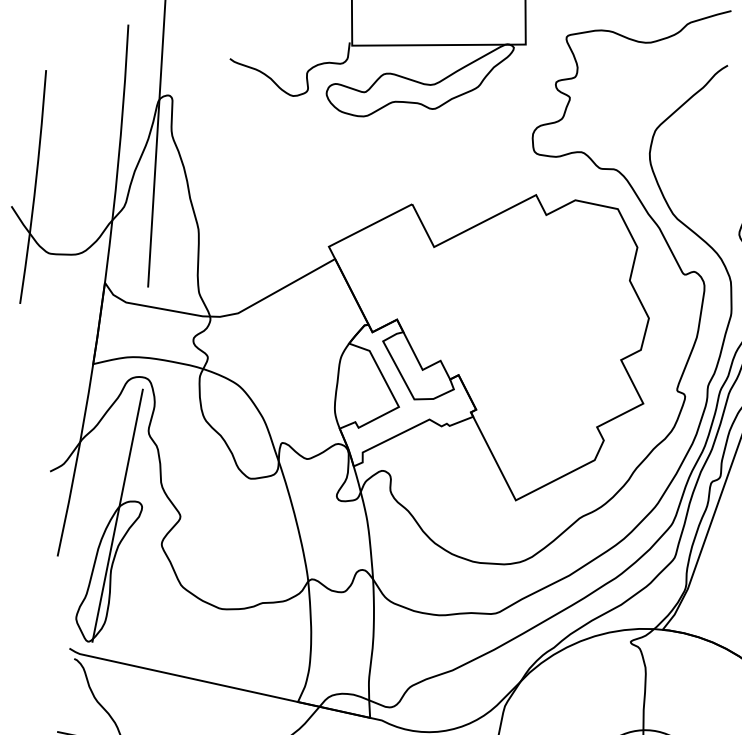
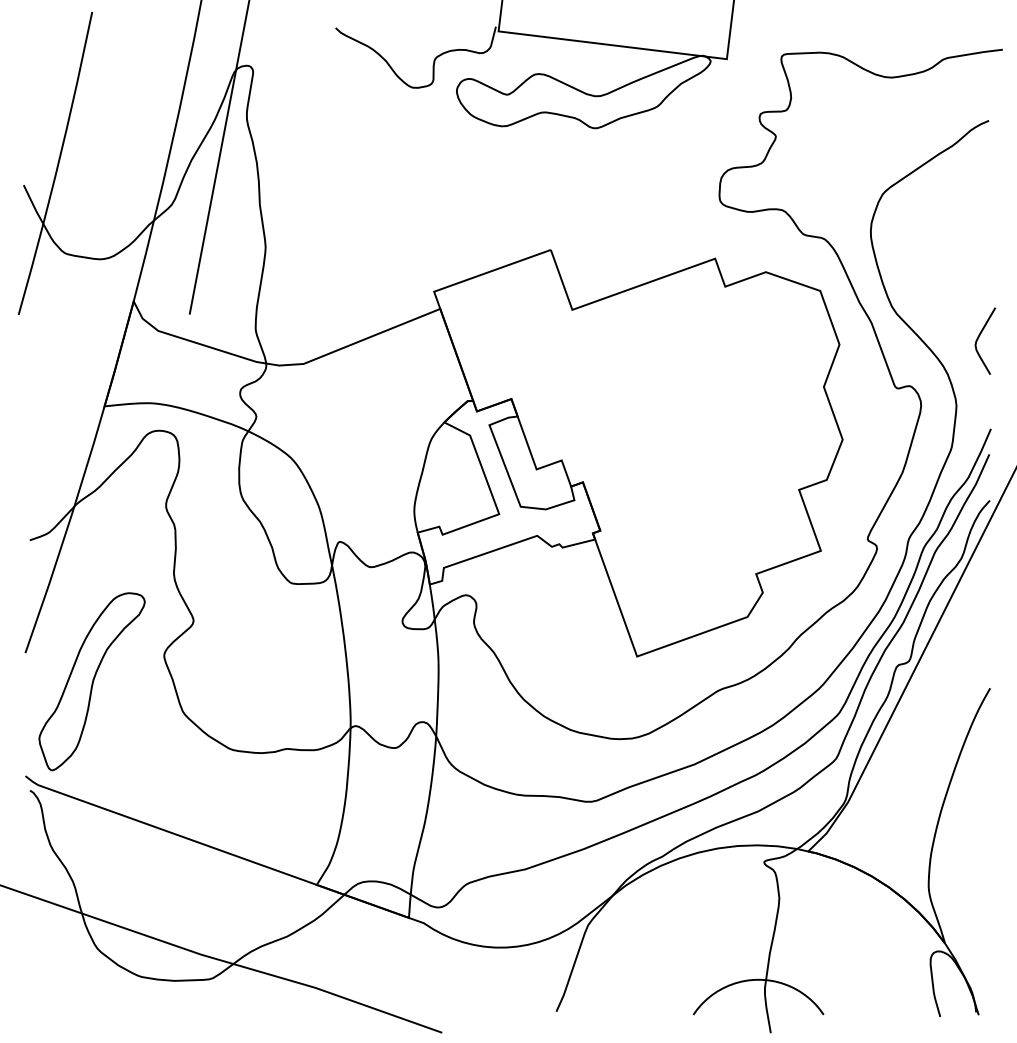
line: (117, 515) -> (110, 609), removed

